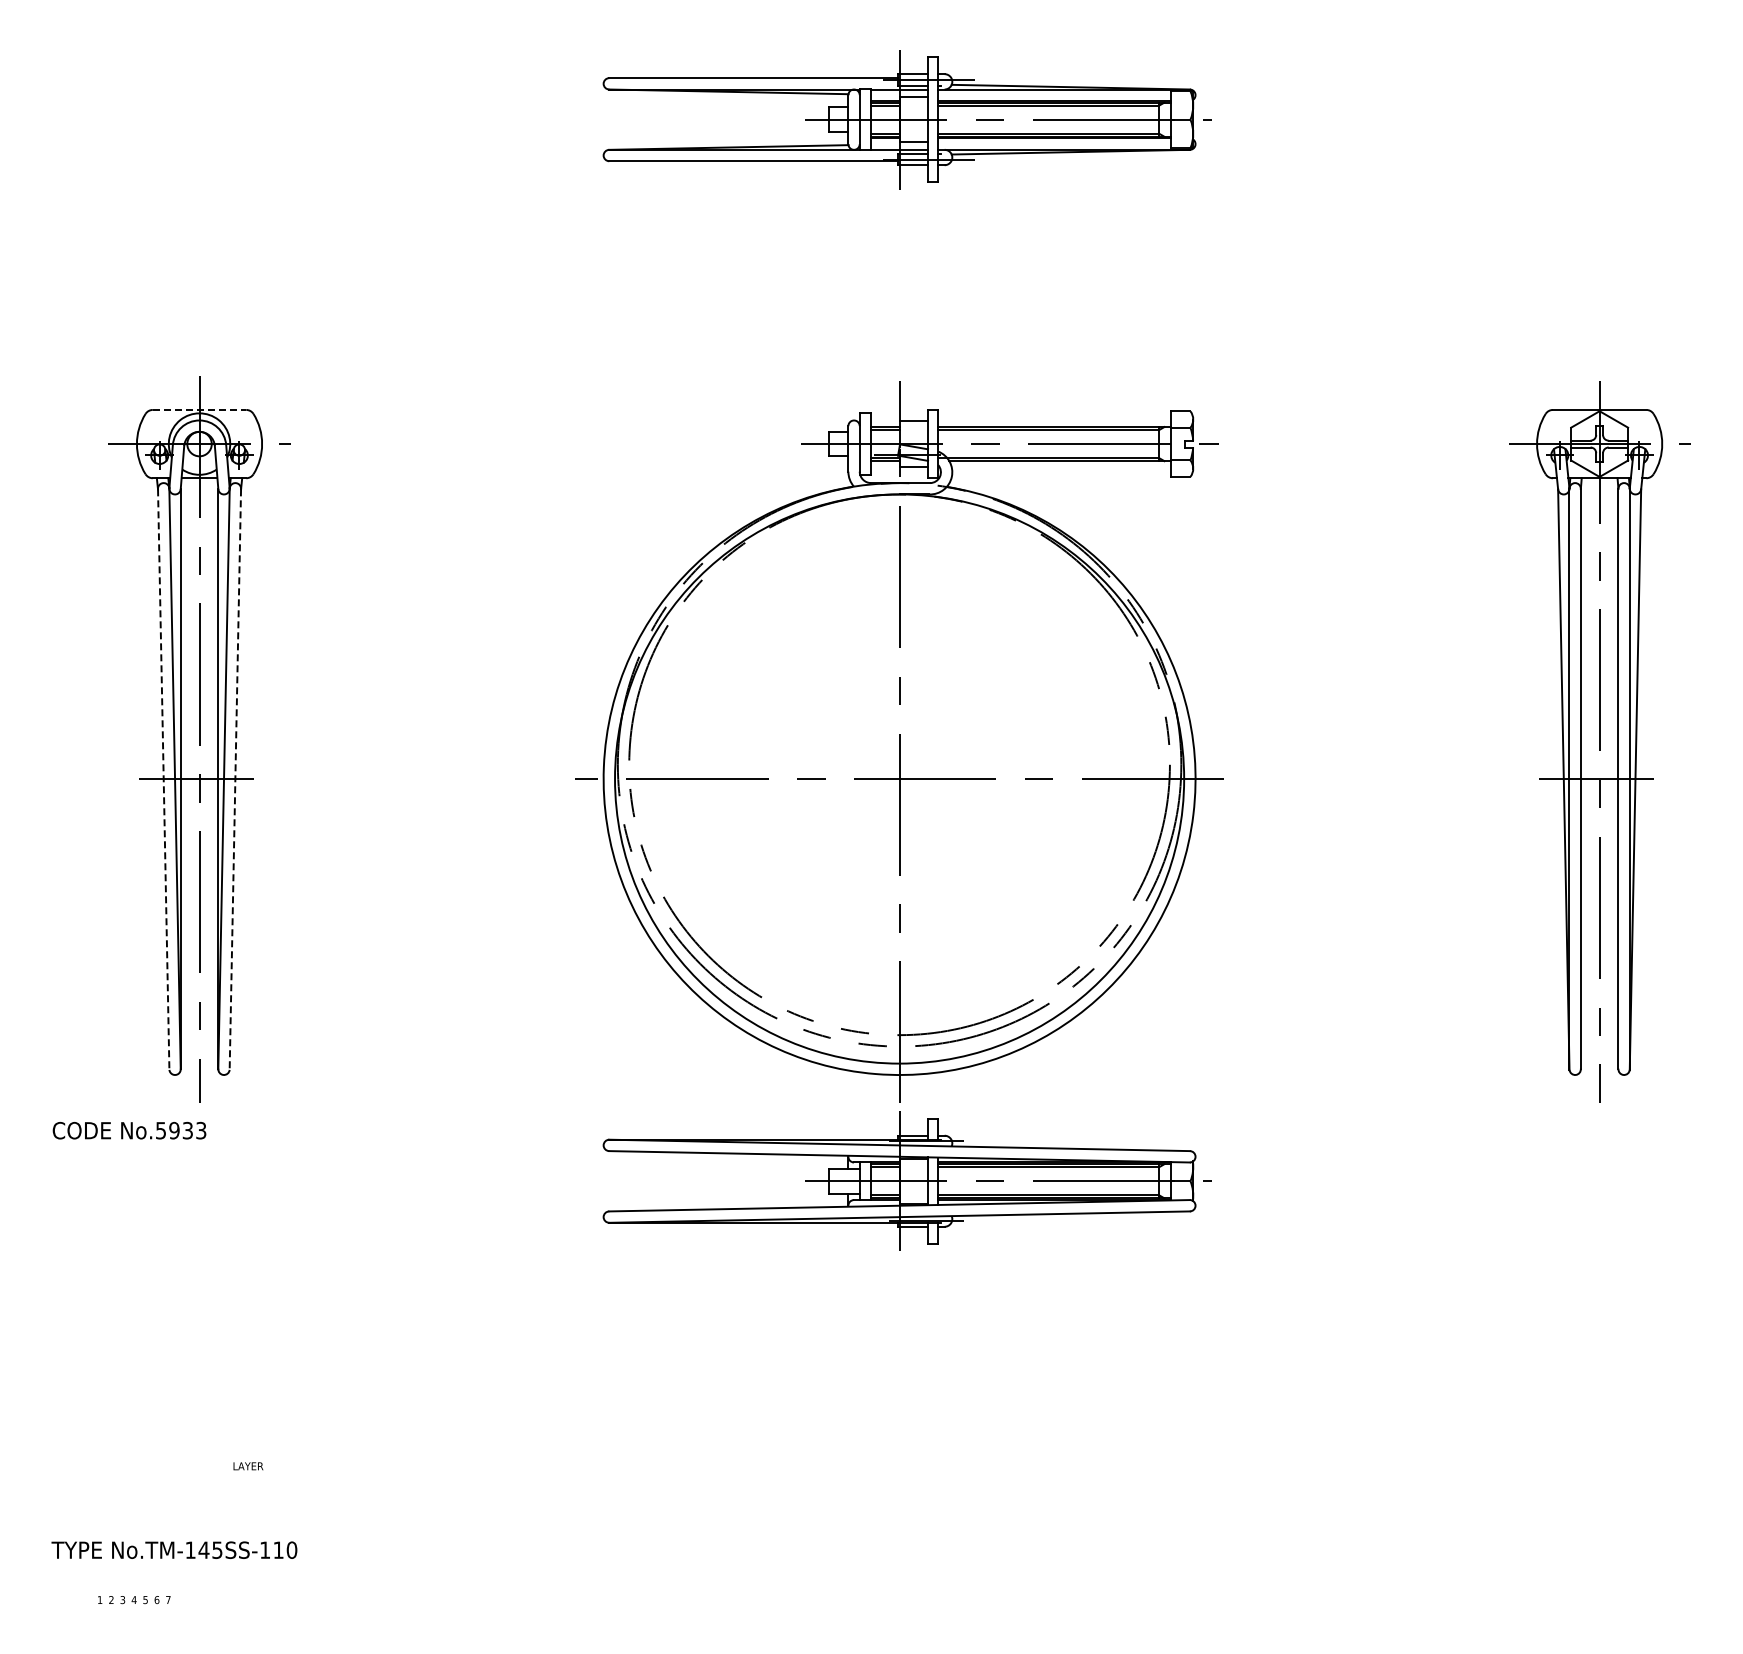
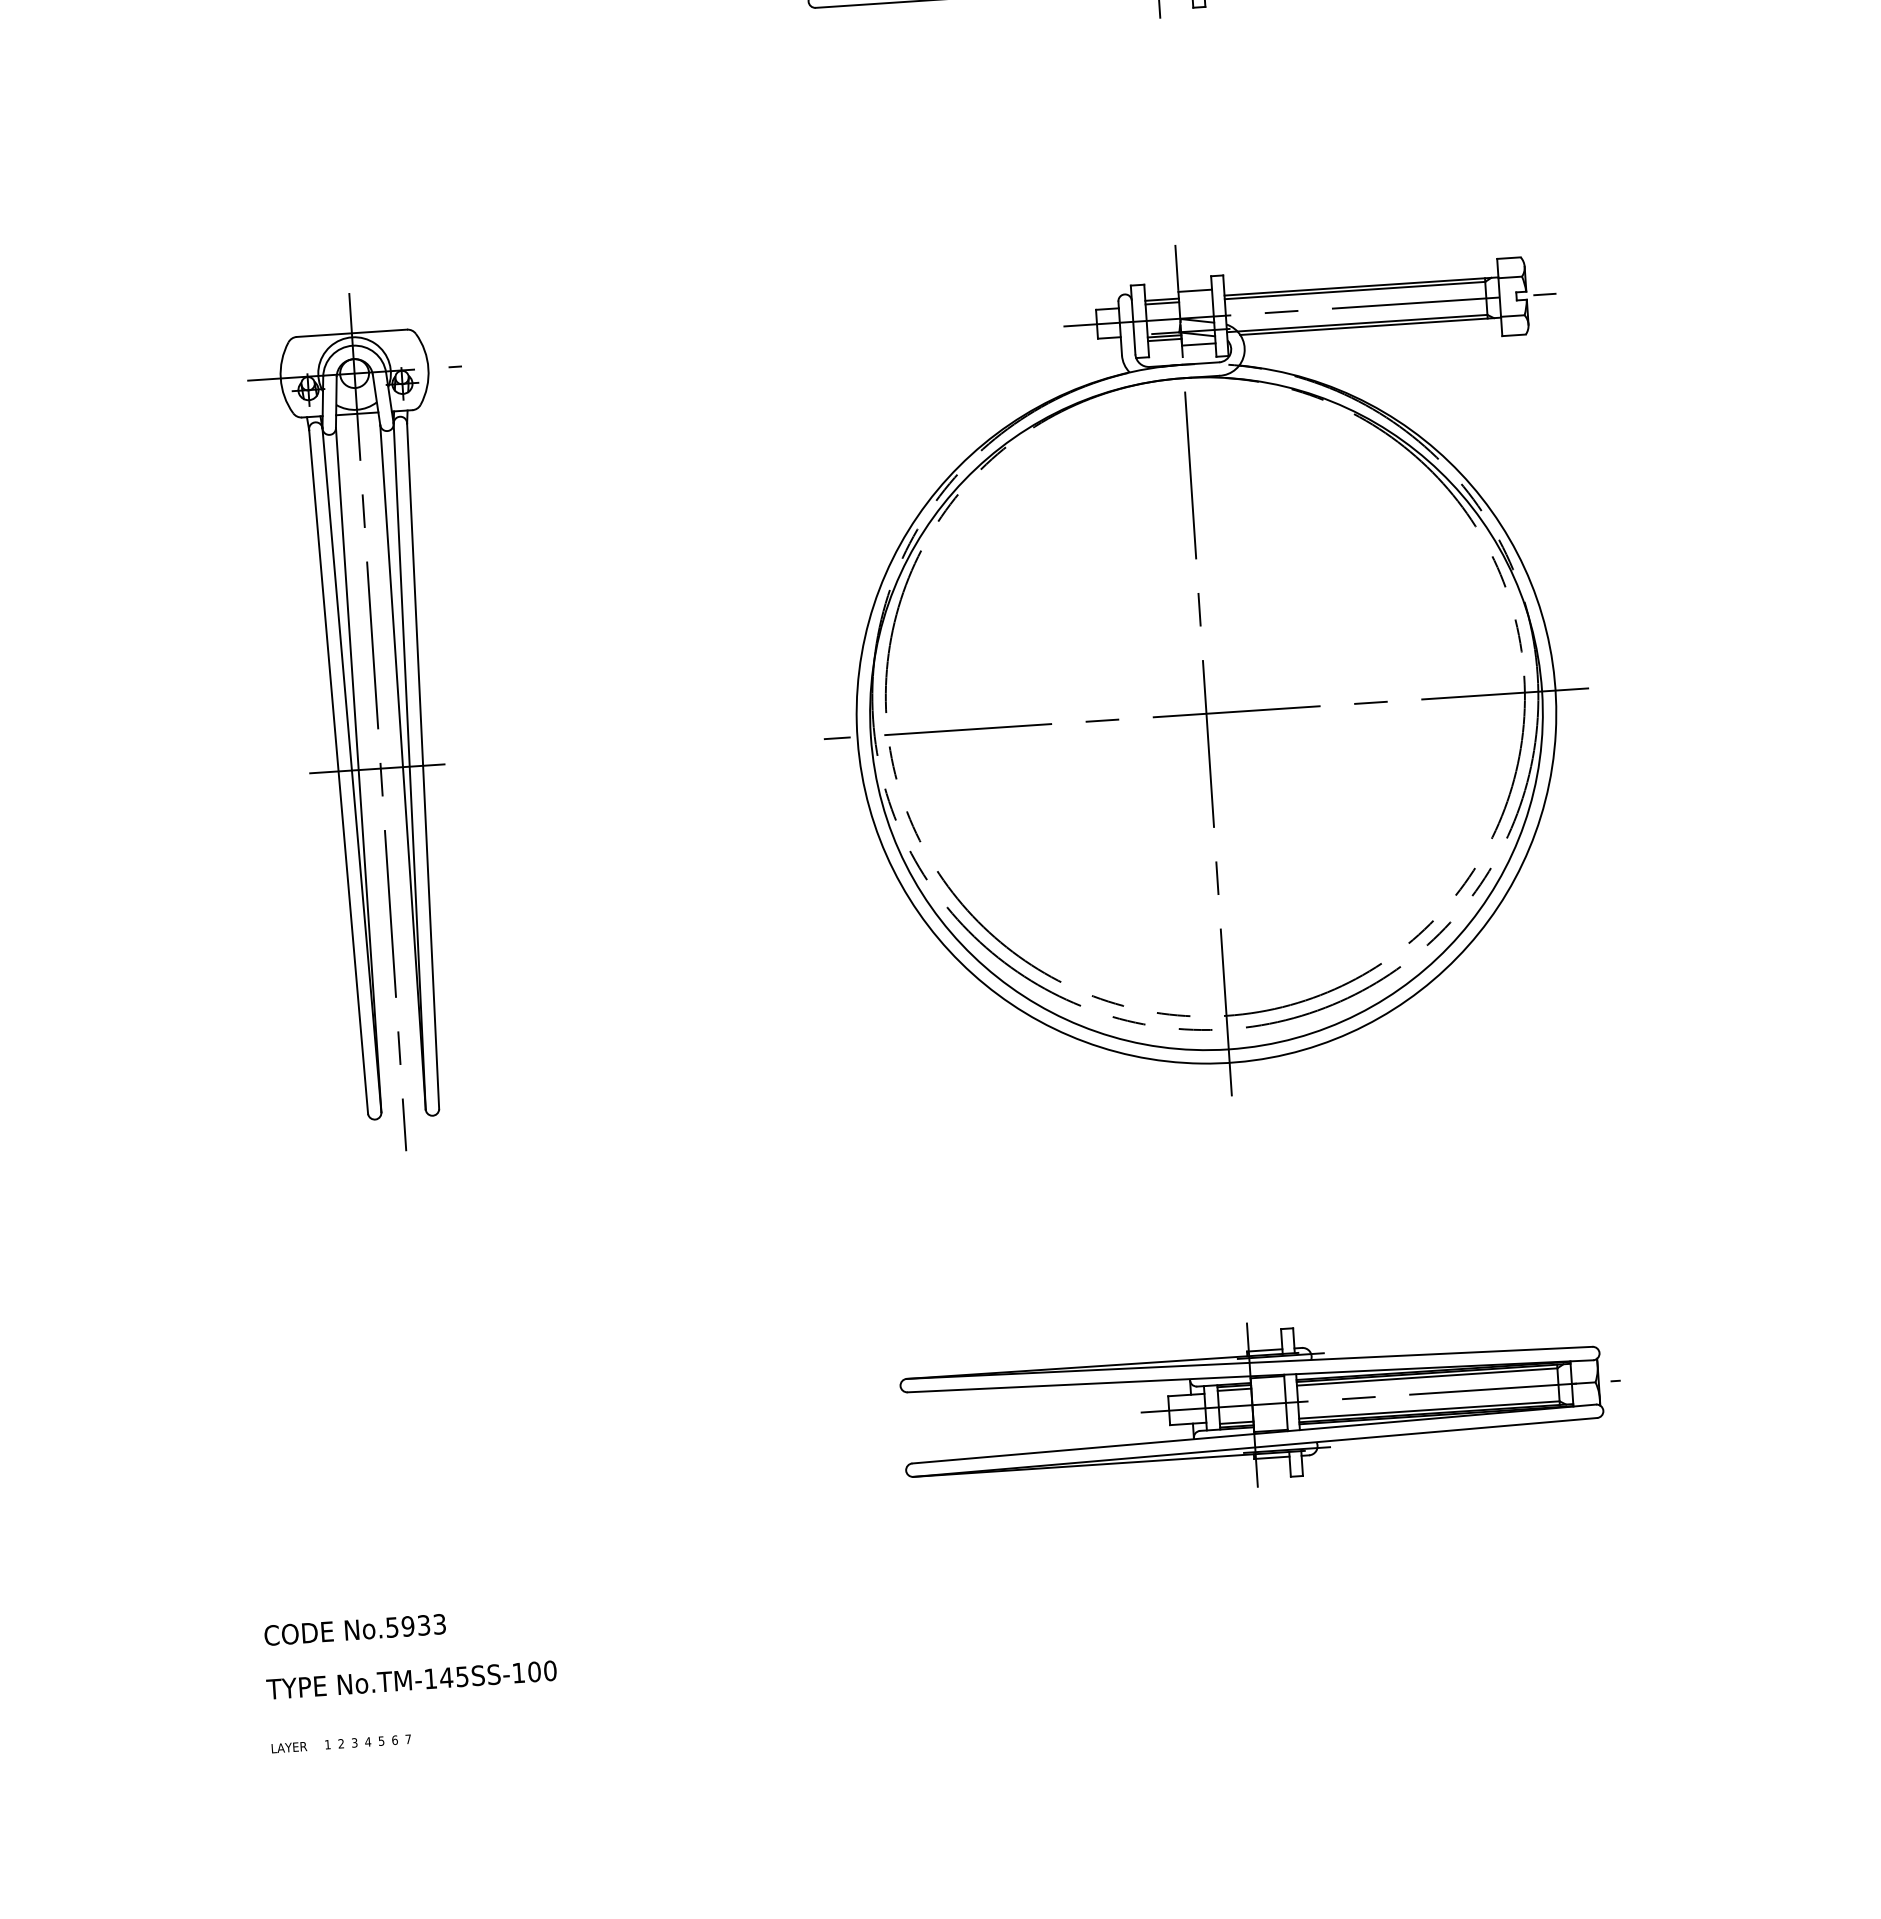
line: (199, 409) -> (351, 332), dashed -> solid
line: (163, 780) -> (338, 773), dashed -> solid
line: (235, 780) -> (423, 767), dashed -> solid
text: (129, 1130) -> (355, 1629), moved
part: (906, 1180) -> (1260, 1403), moved
text: (248, 1466) -> (289, 1747), moved
text: (278, 1549) -> (534, 1671), No.TM-145SS-110 -> No.TM-145SS-100

